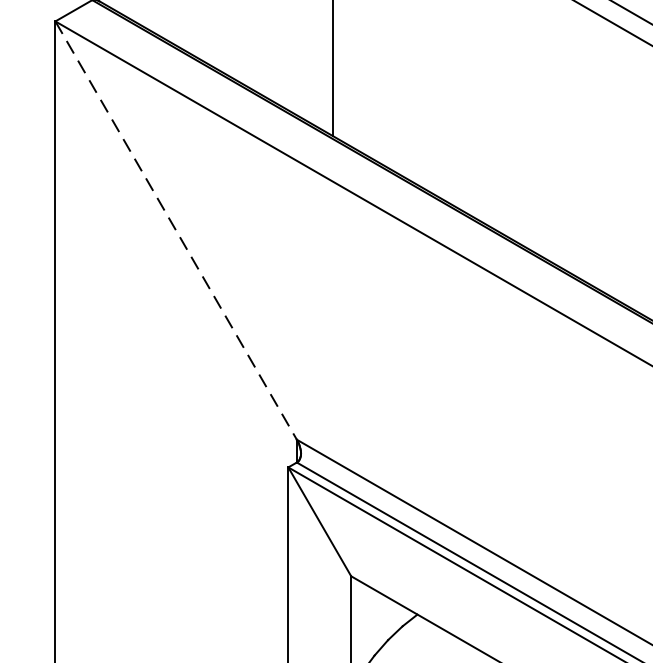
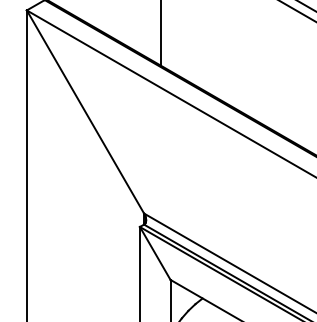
line: (176, 231) -> (85, 112), dashed -> solid

